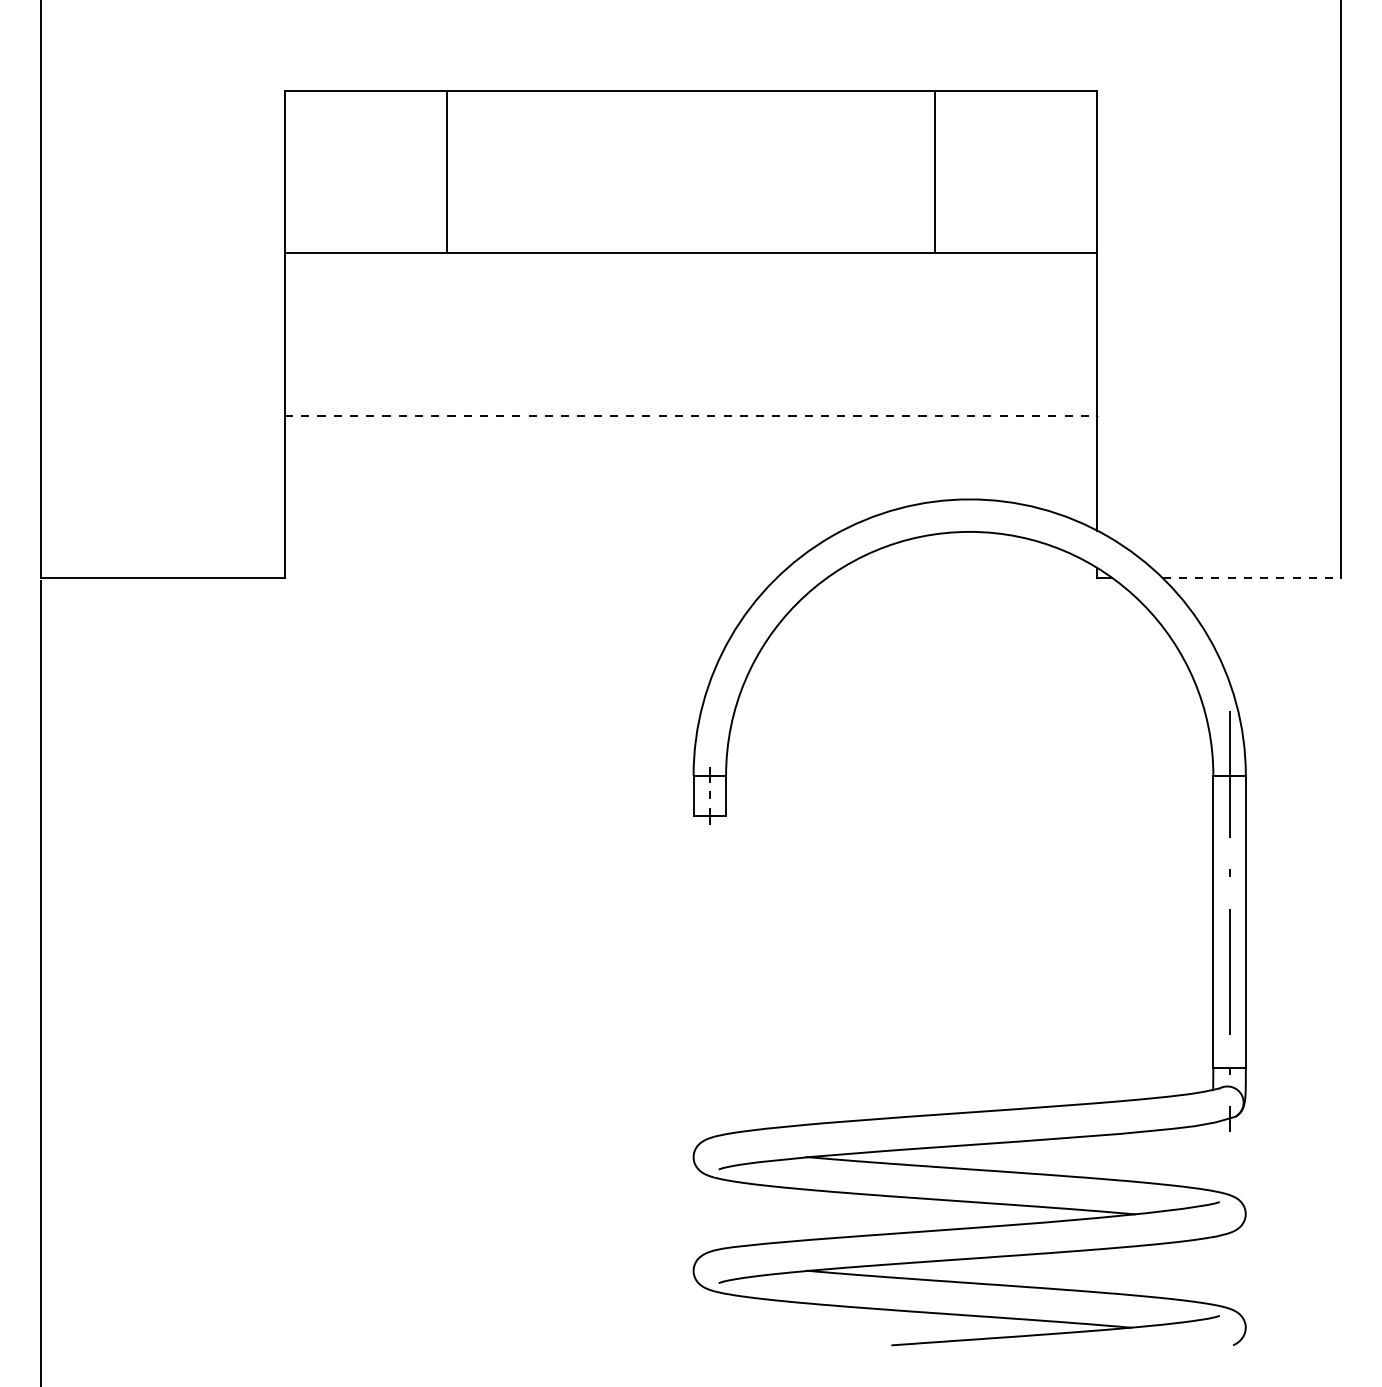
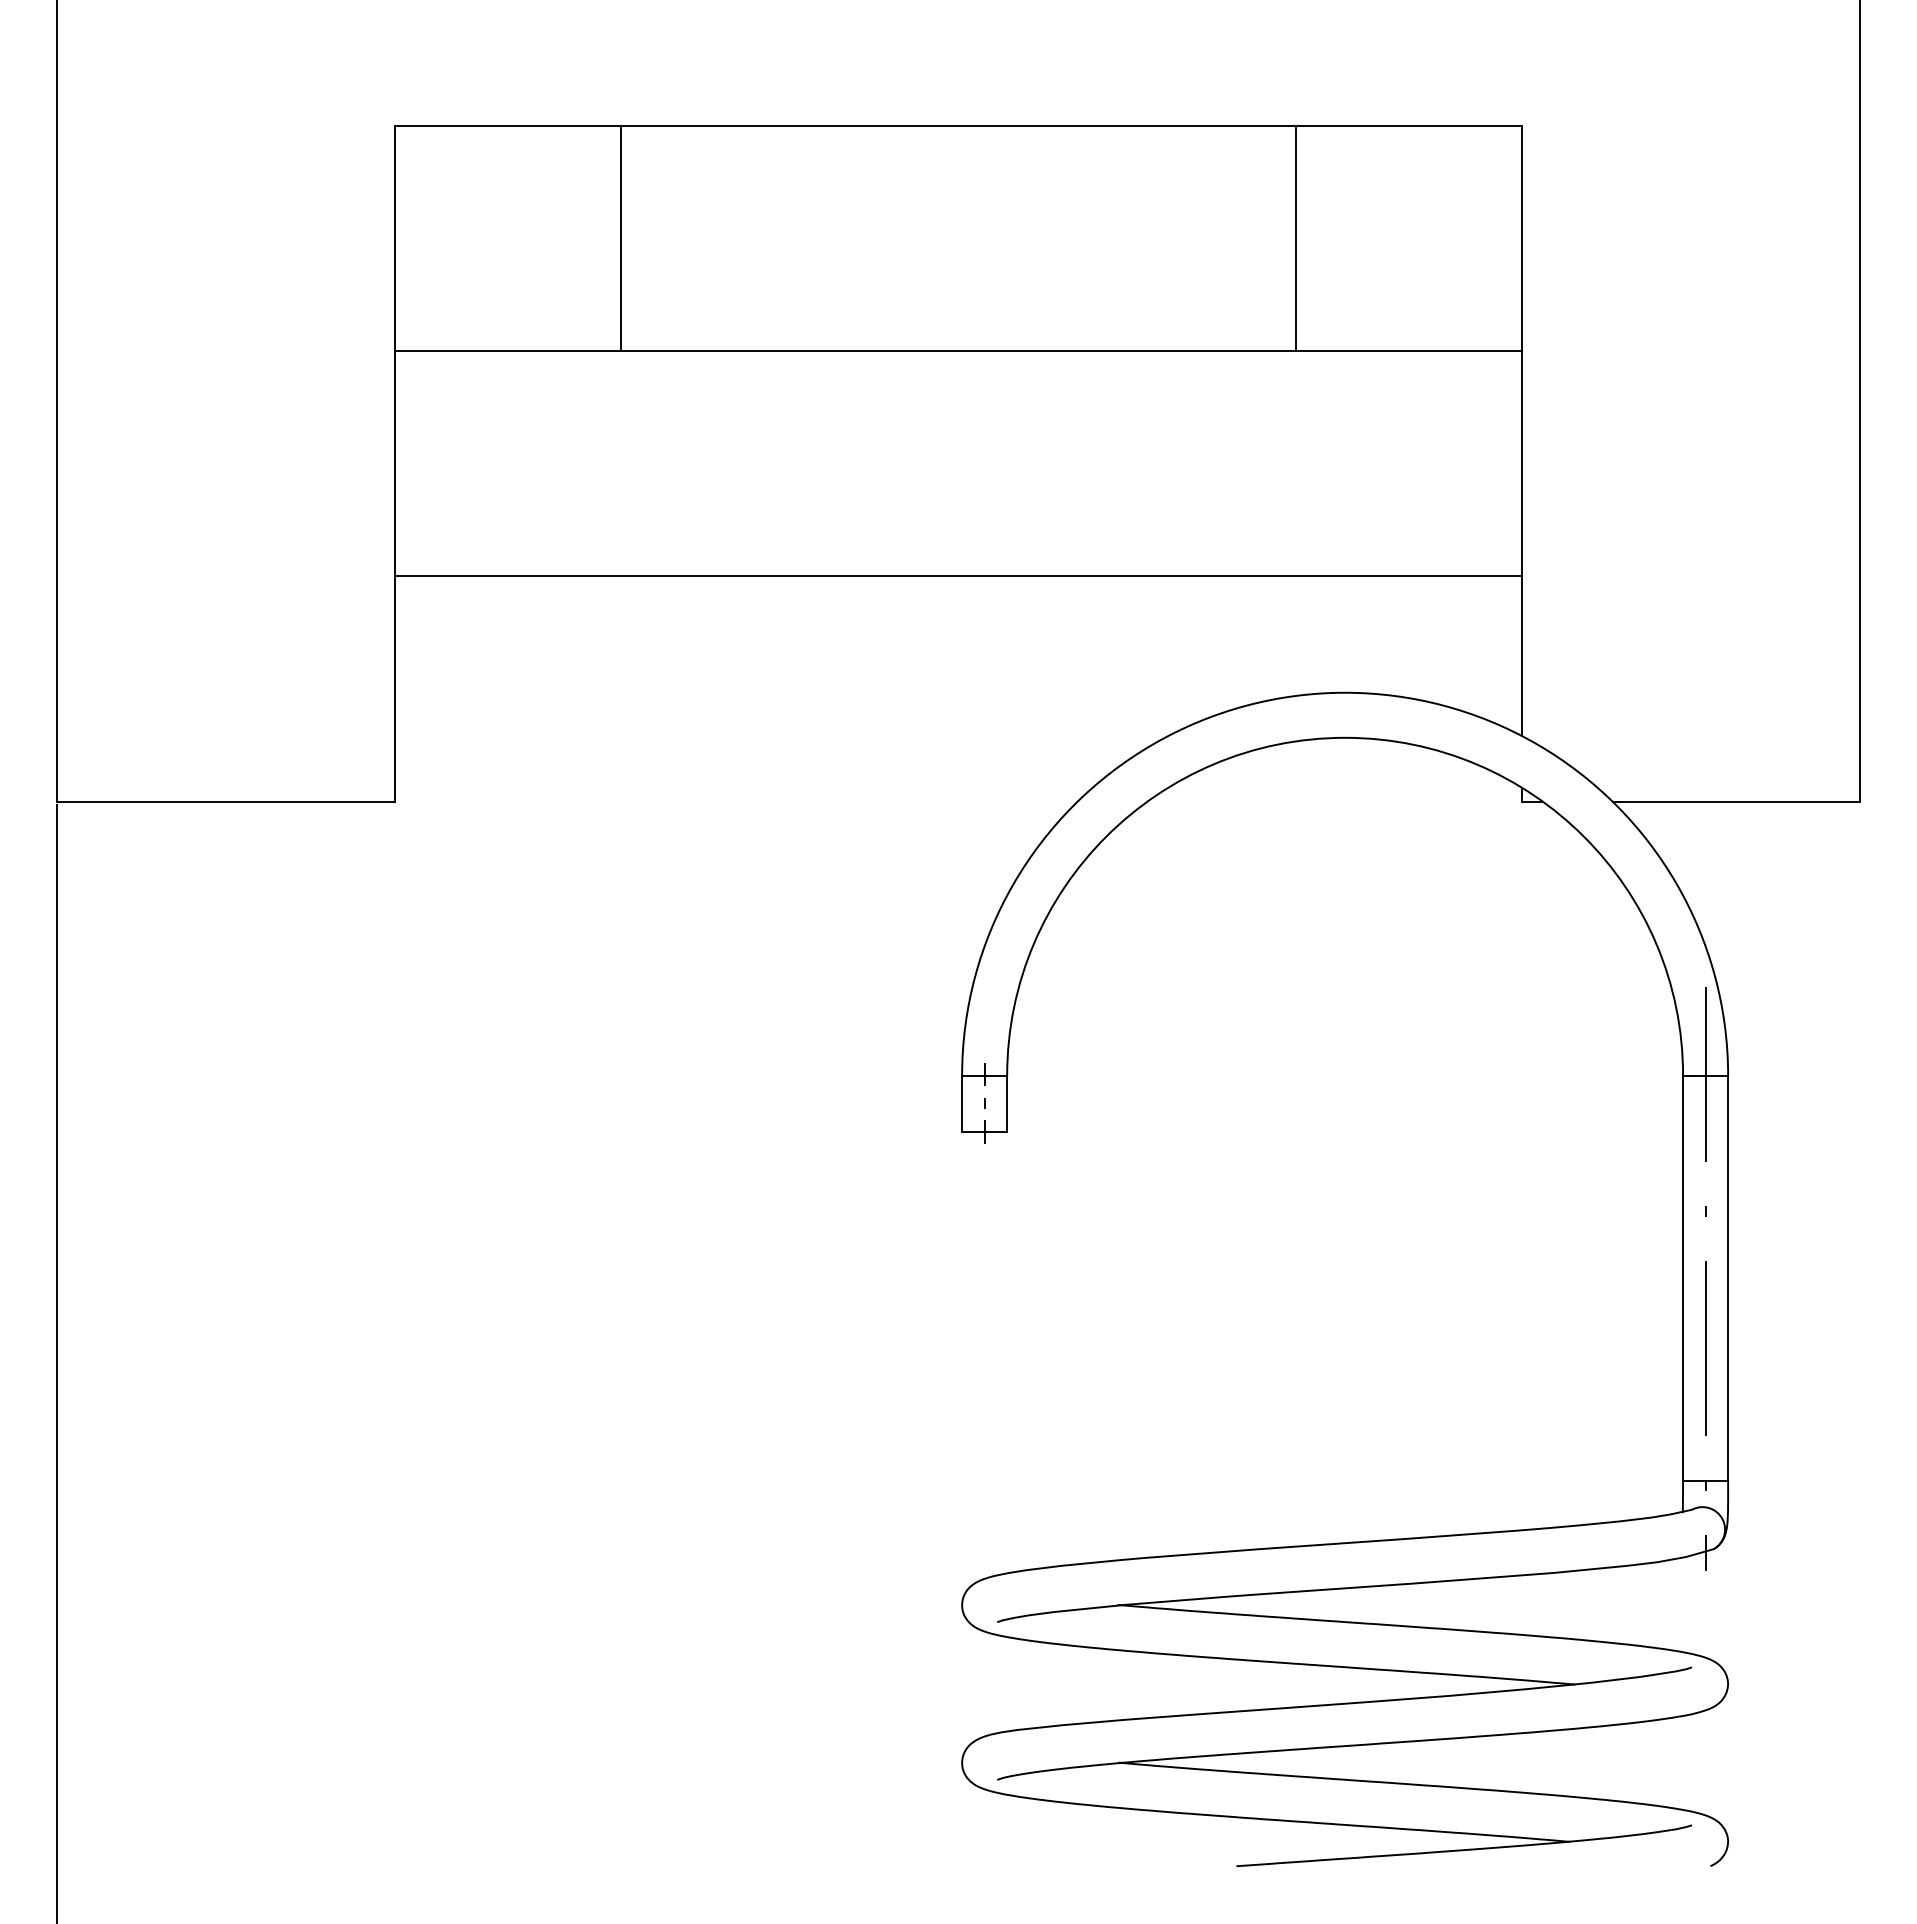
line: (691, 415) -> (959, 576), dashed -> solid
line: (1251, 577) -> (1736, 801), dashed -> solid

